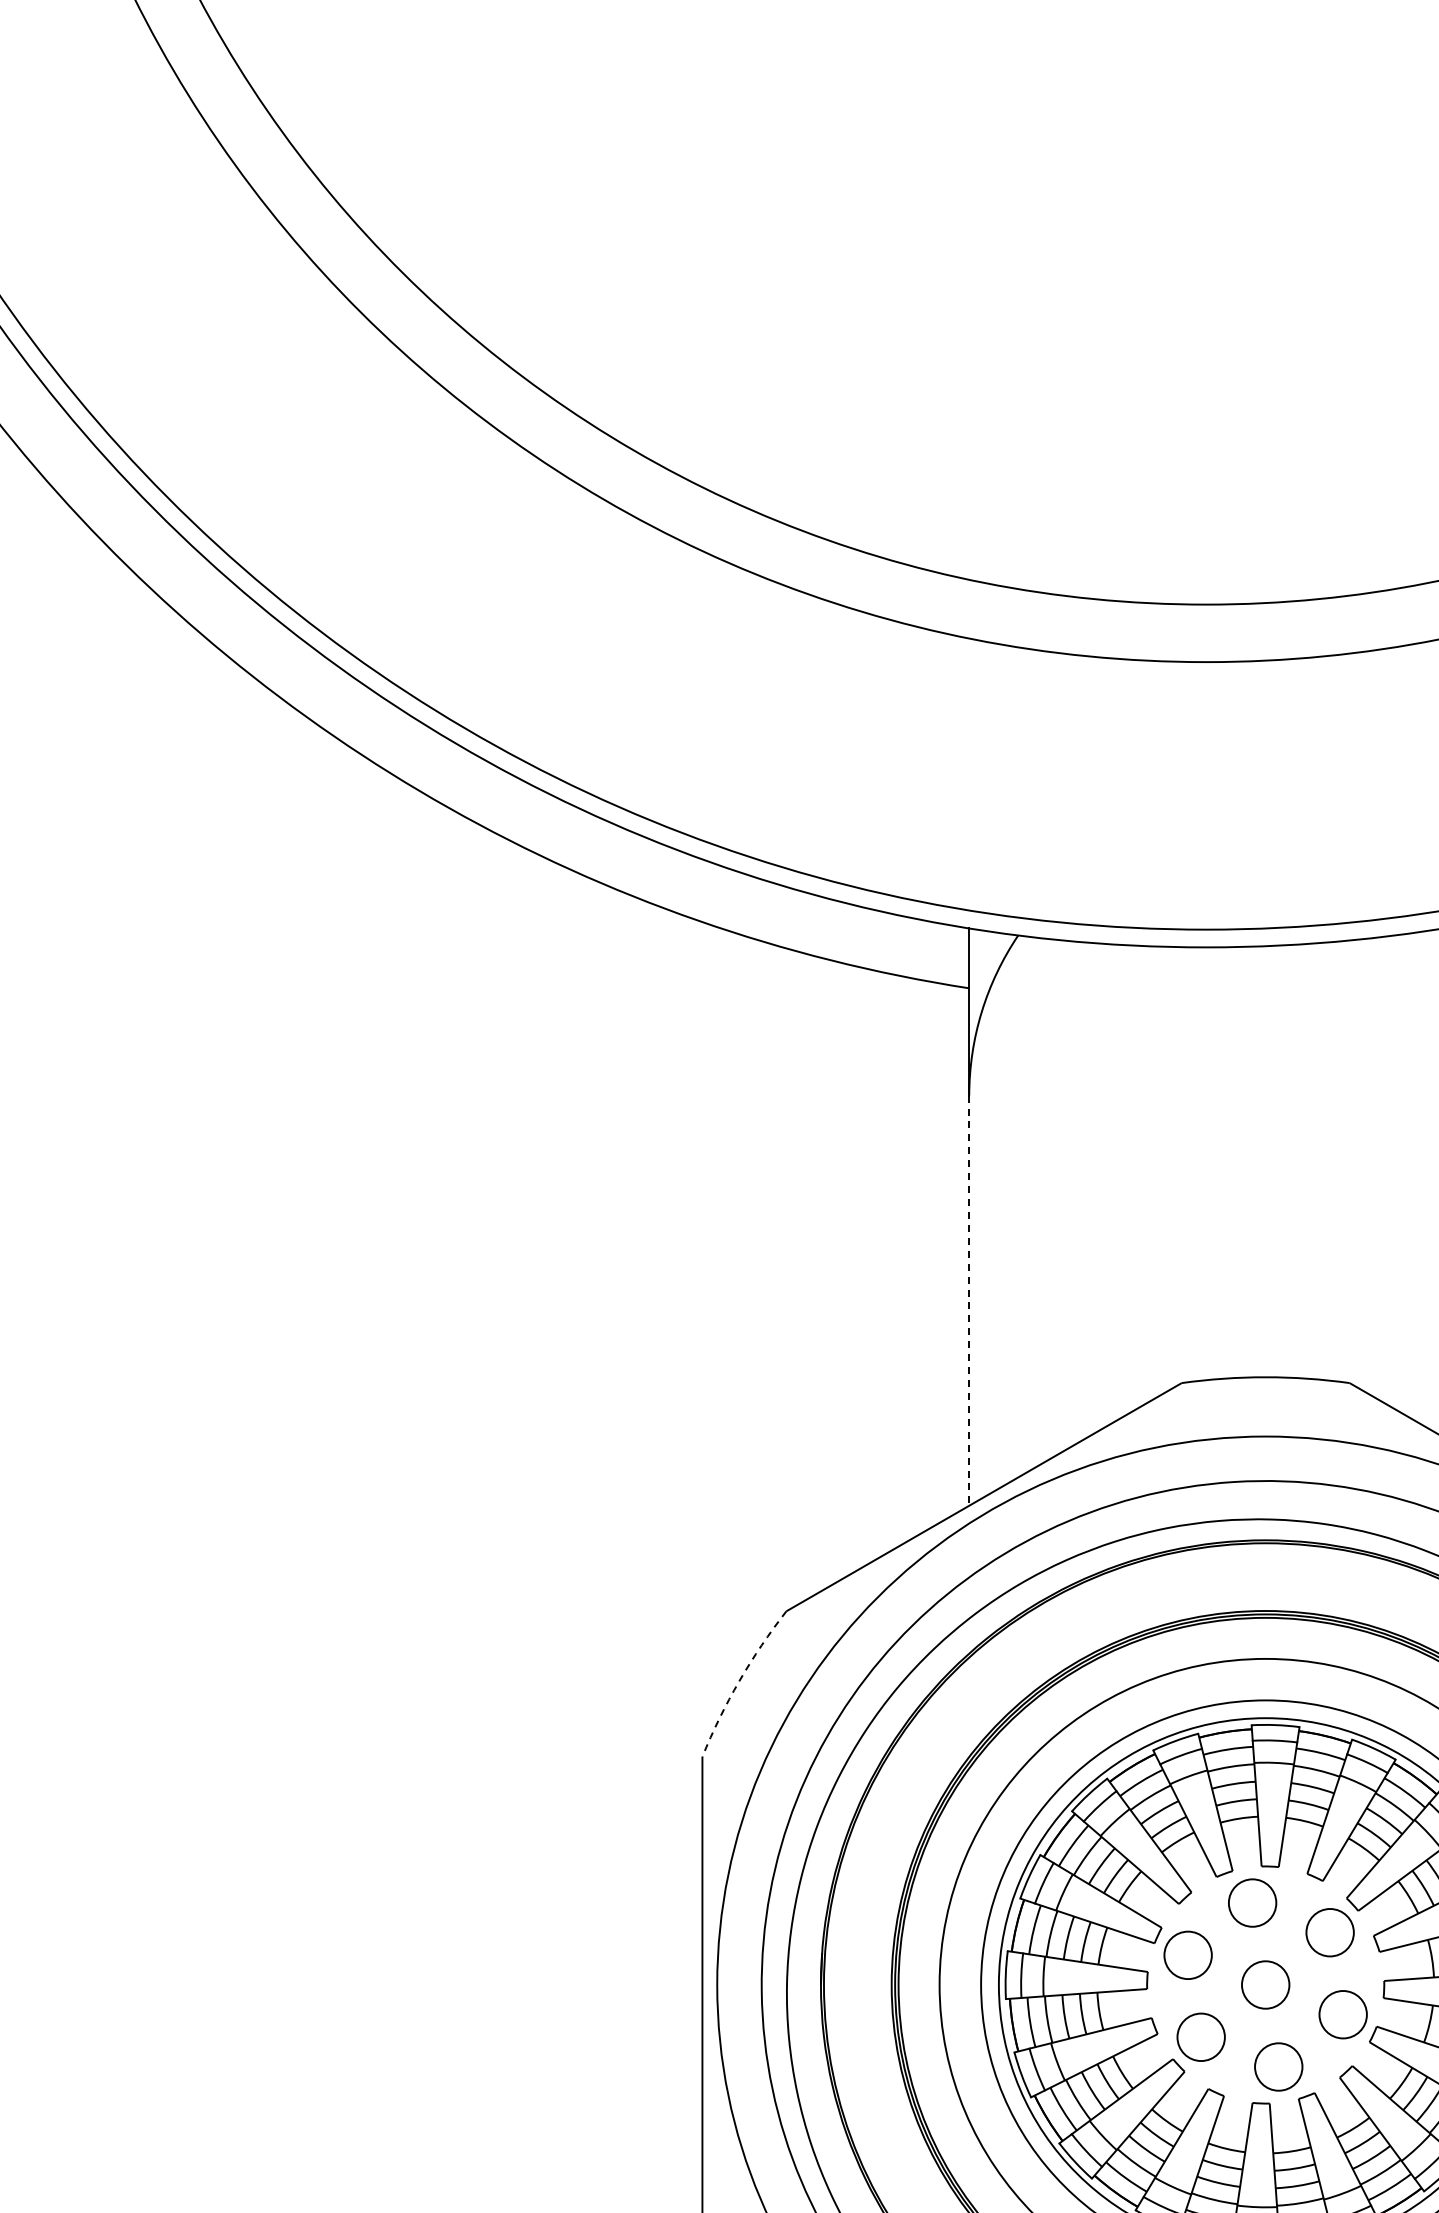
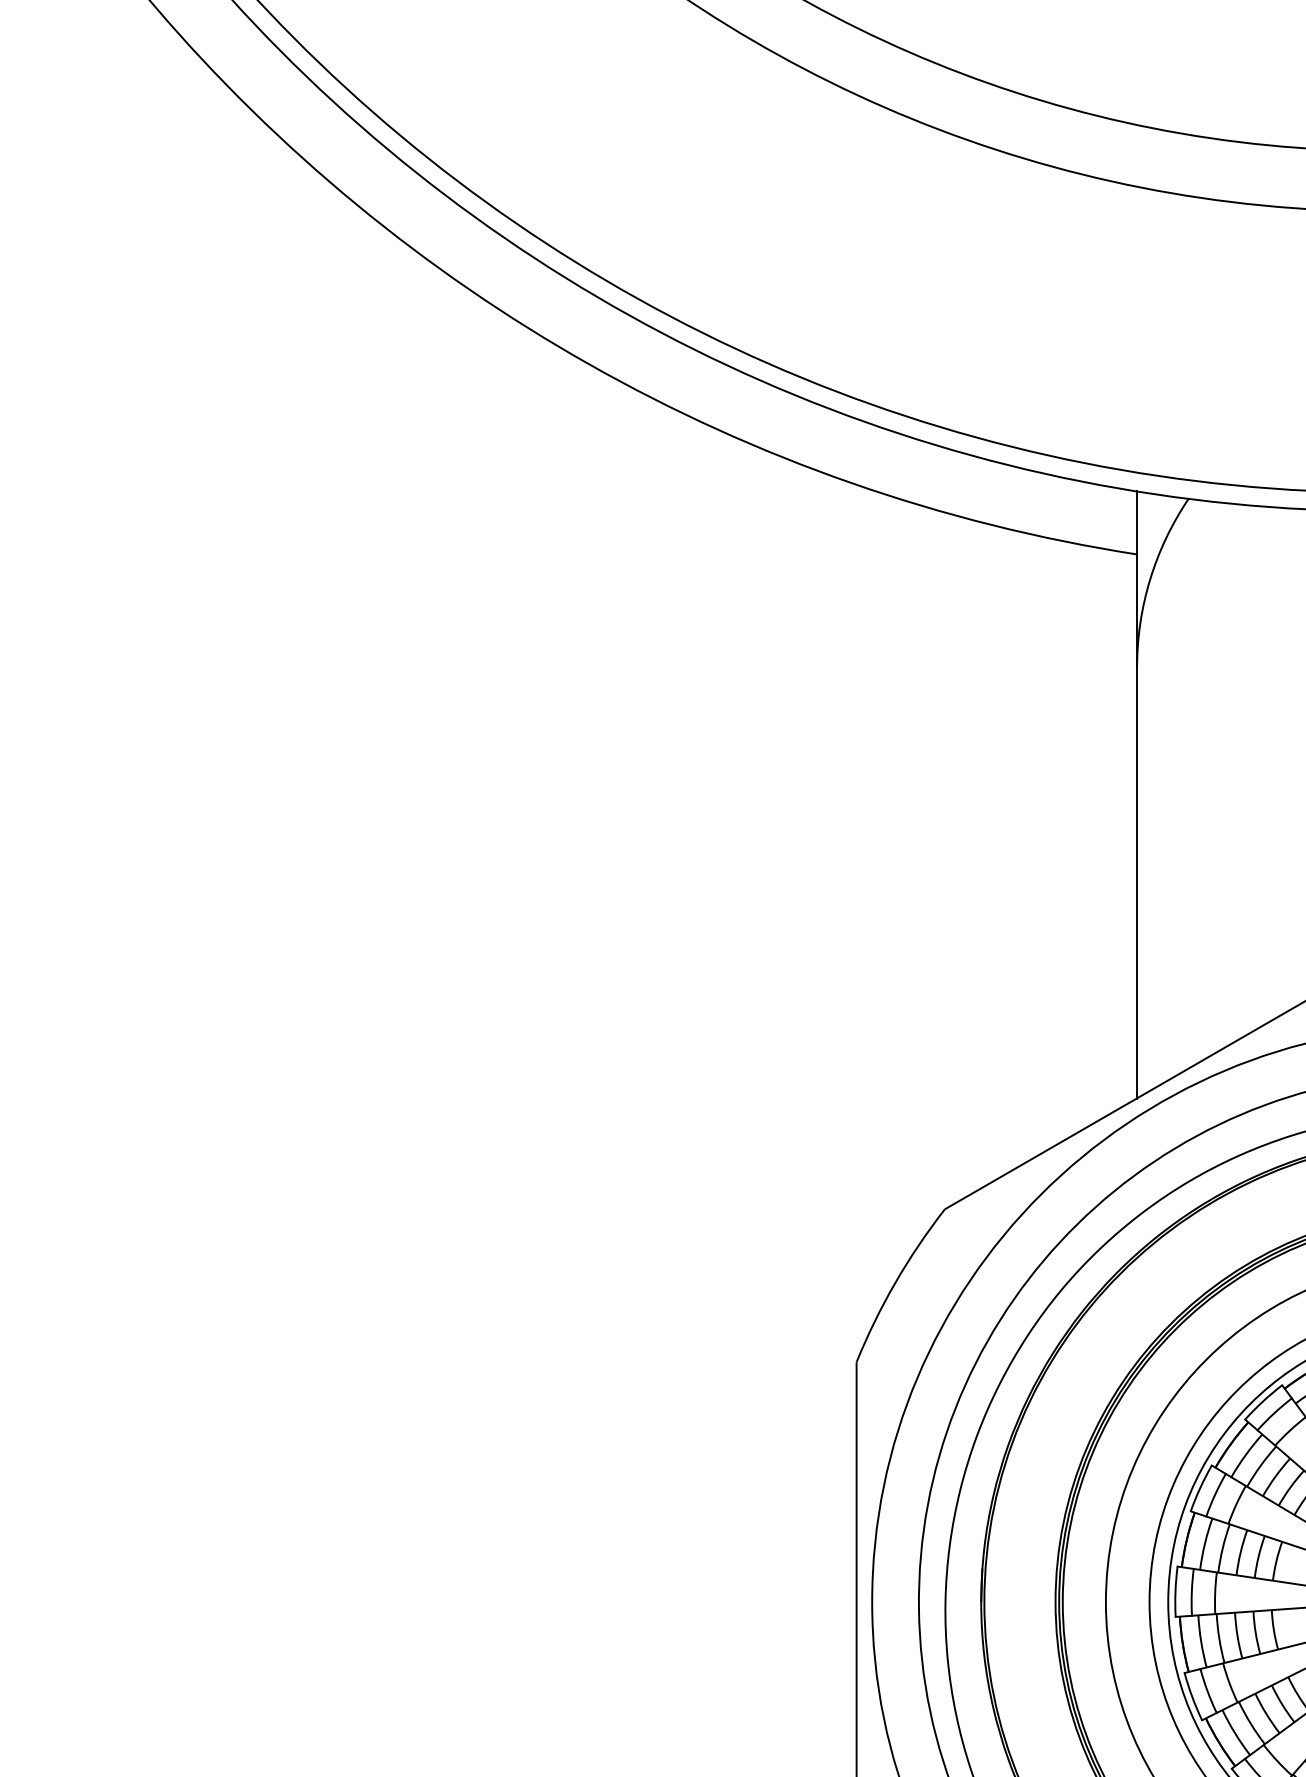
line: (969, 1301) -> (1137, 883), dashed -> solid
arc: (739, 1681) -> (895, 1283), dashed -> solid

